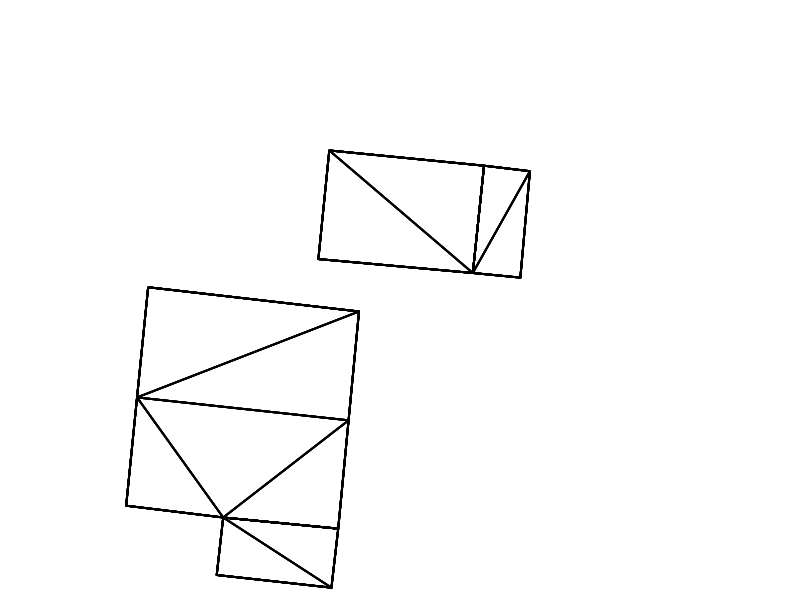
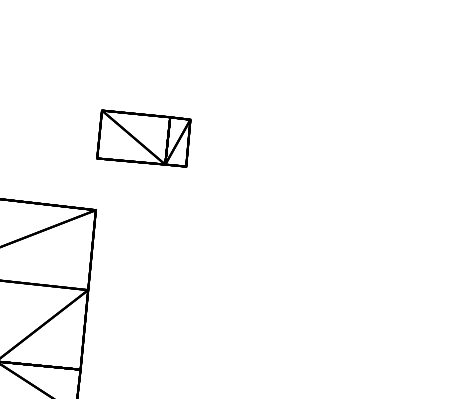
part: (424, 213) -> (143, 138), size x0.6

